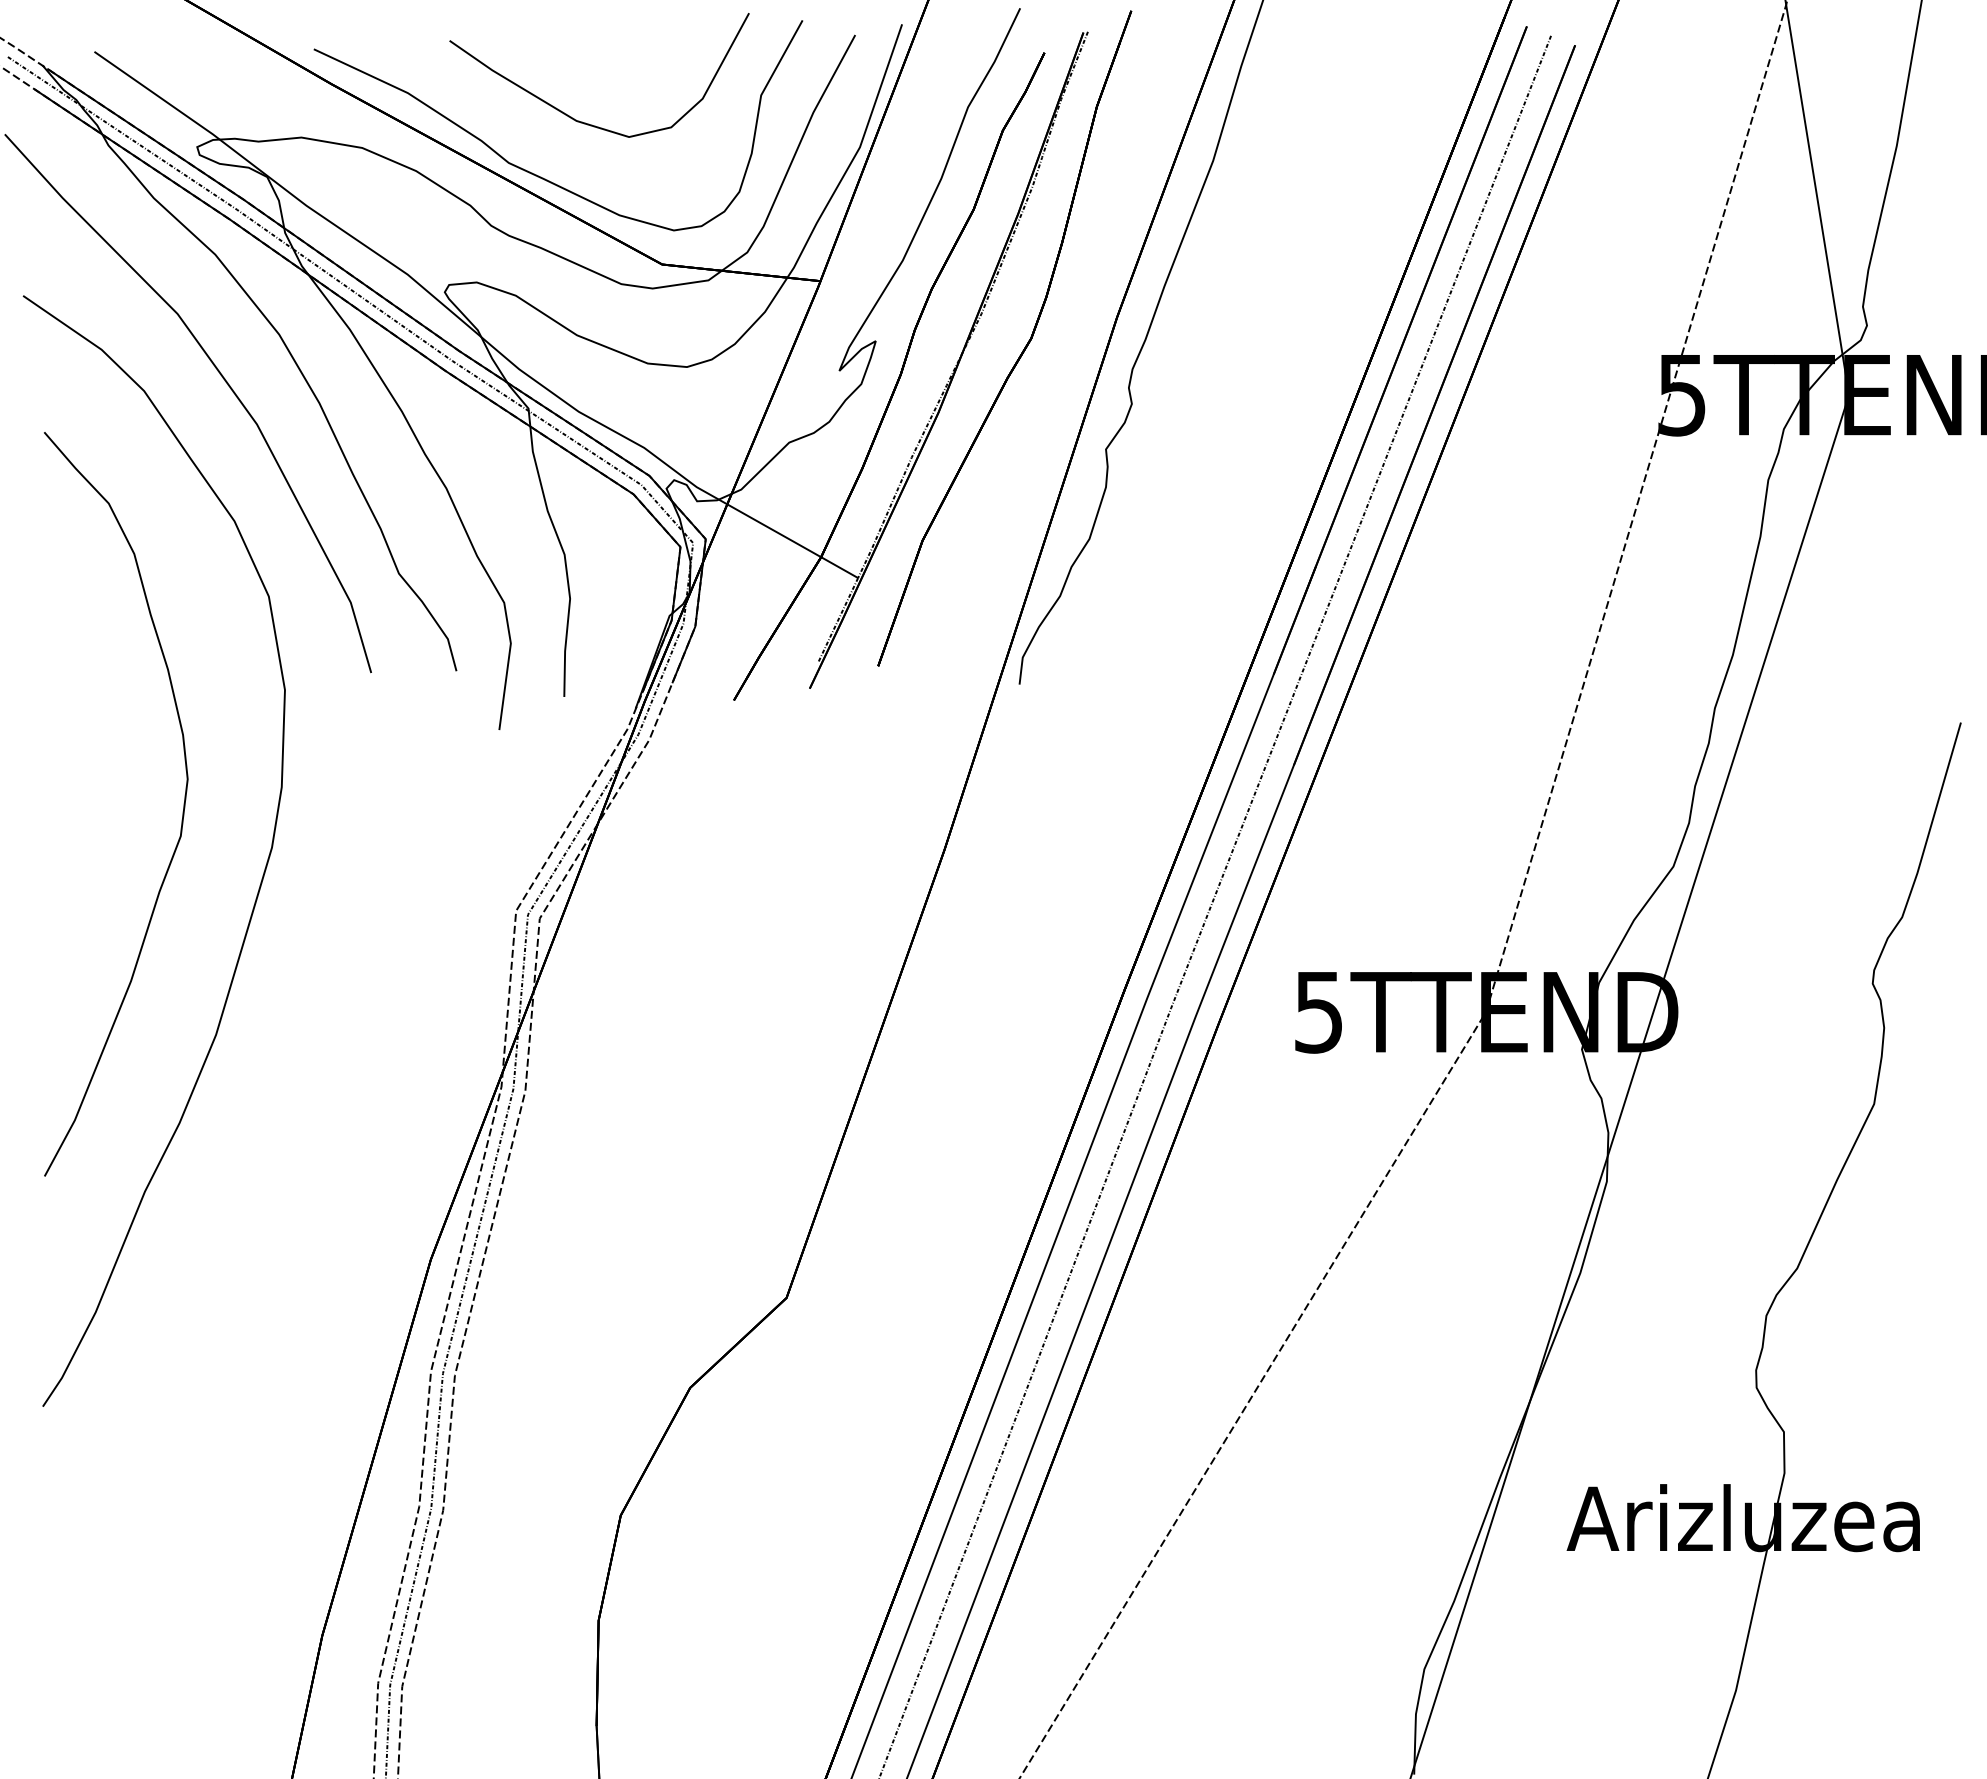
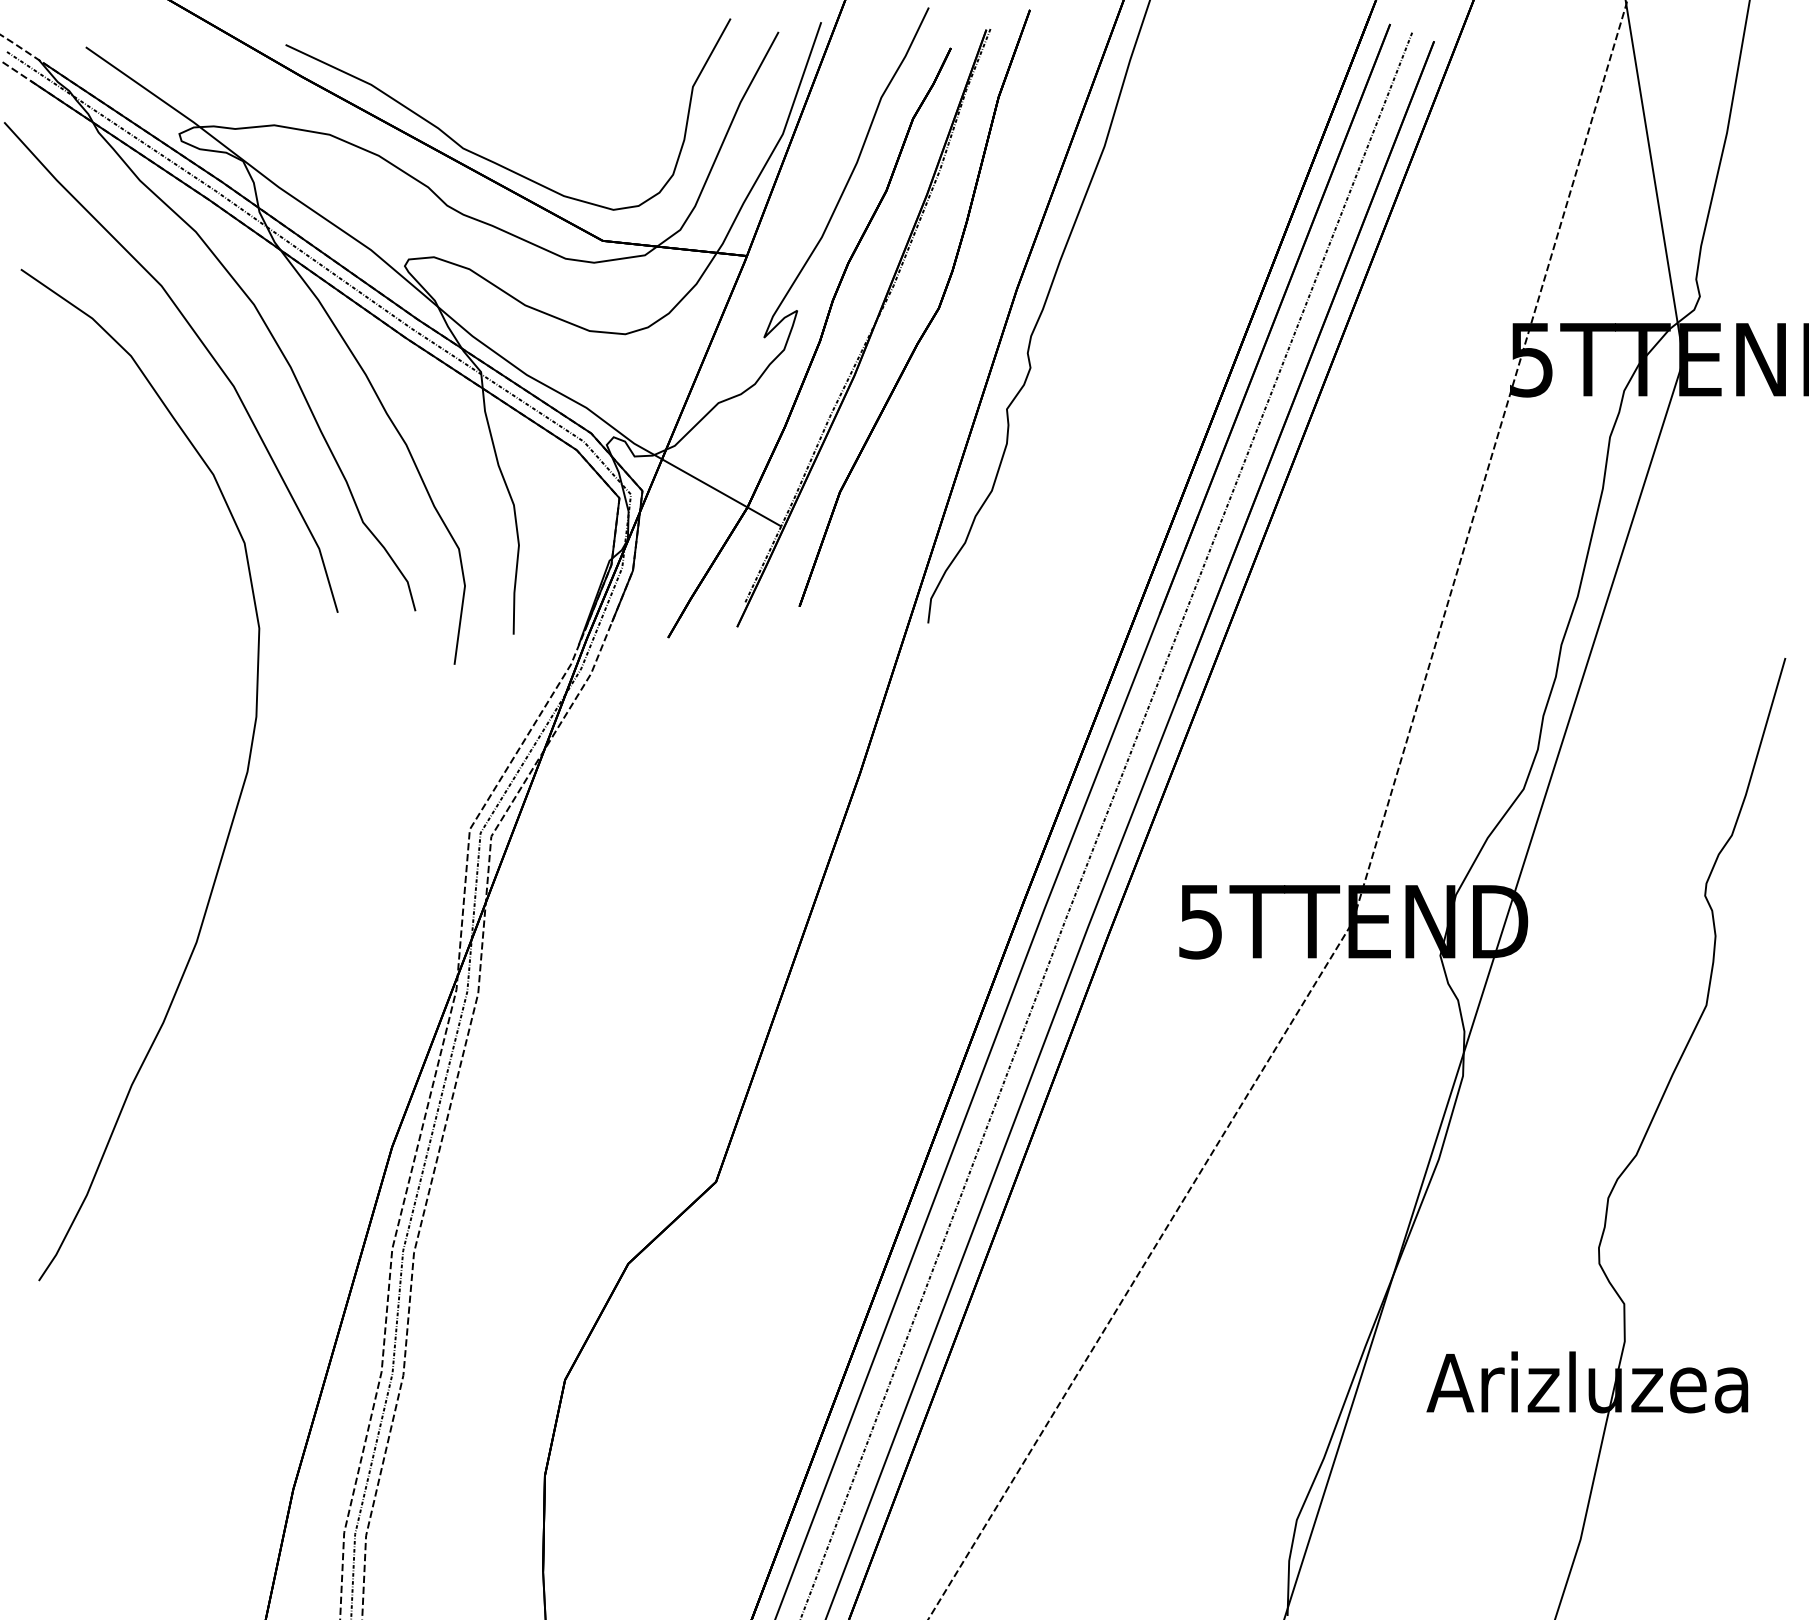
curve: (582, 121) -> (530, 110), removed
curve: (182, 811) -> (166, 738), removed

